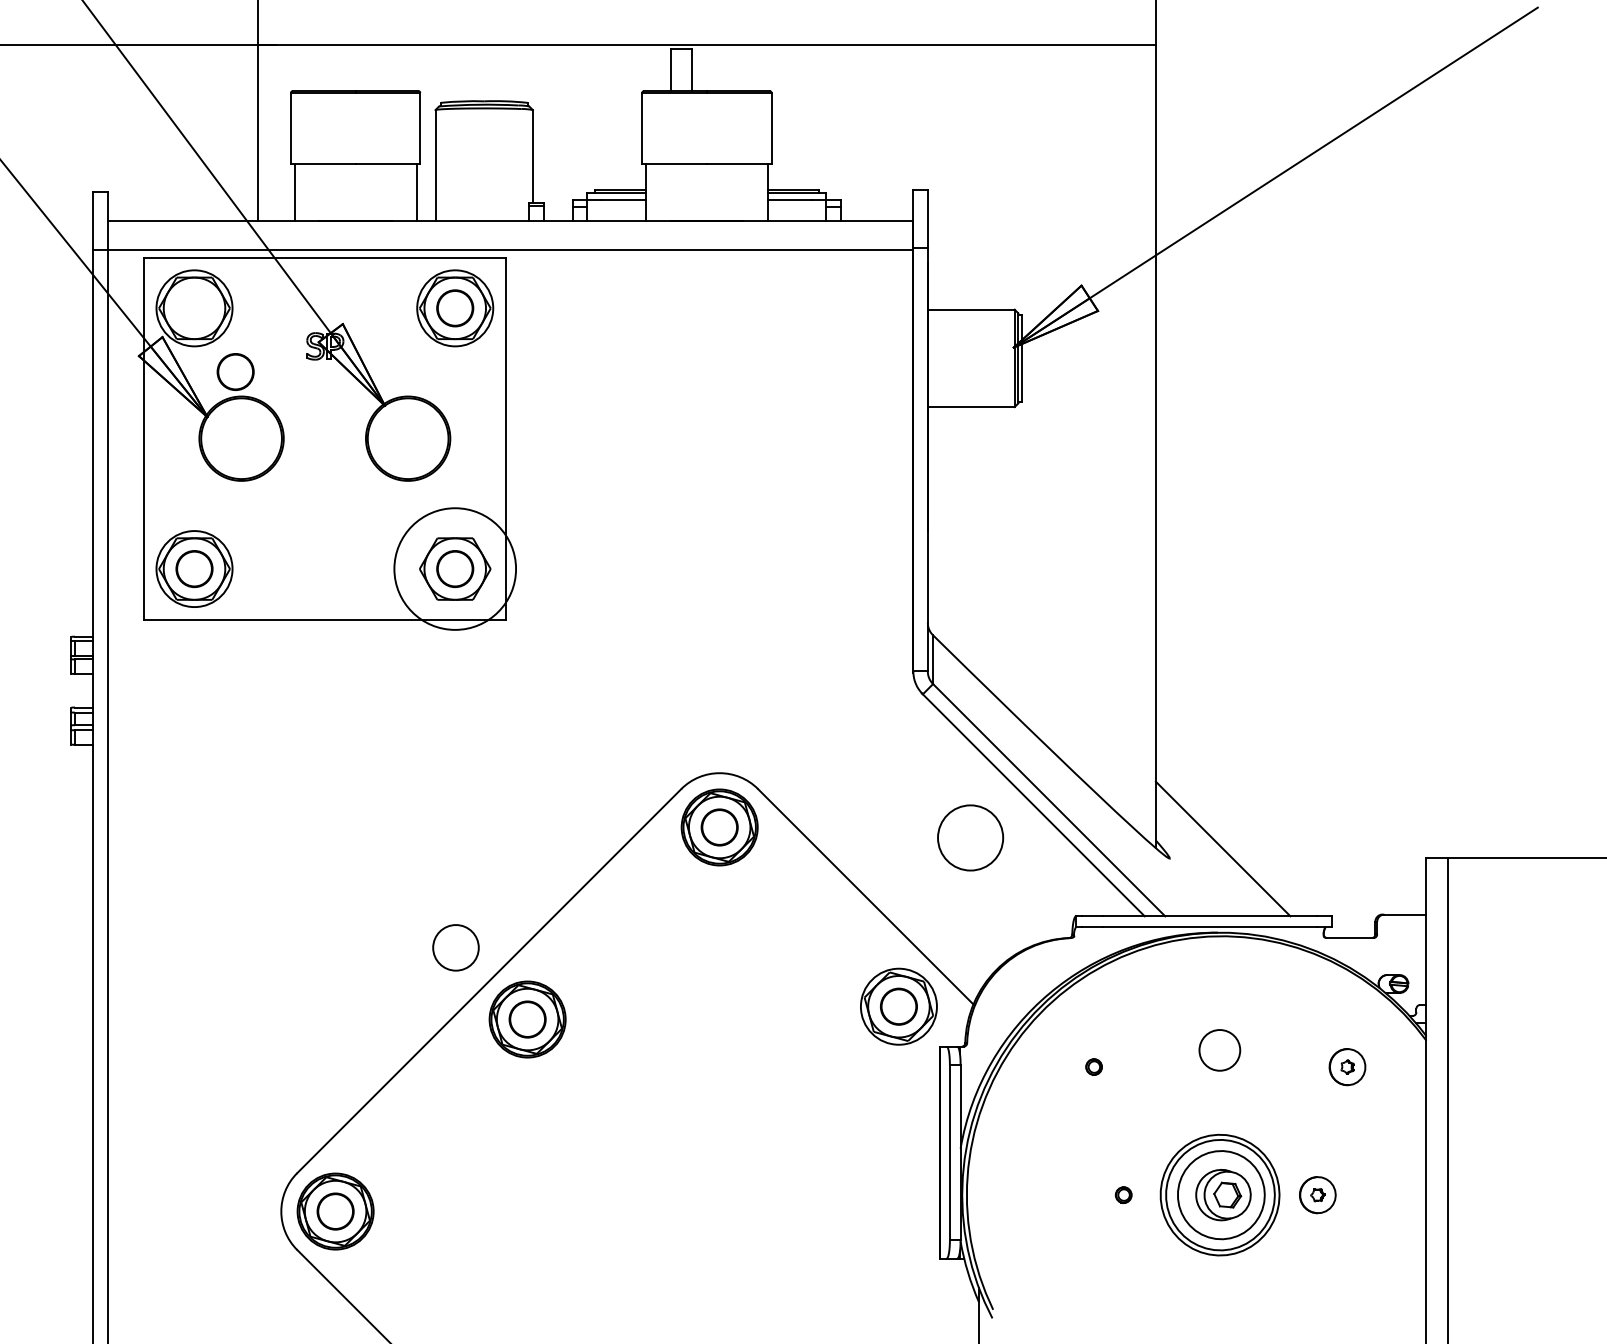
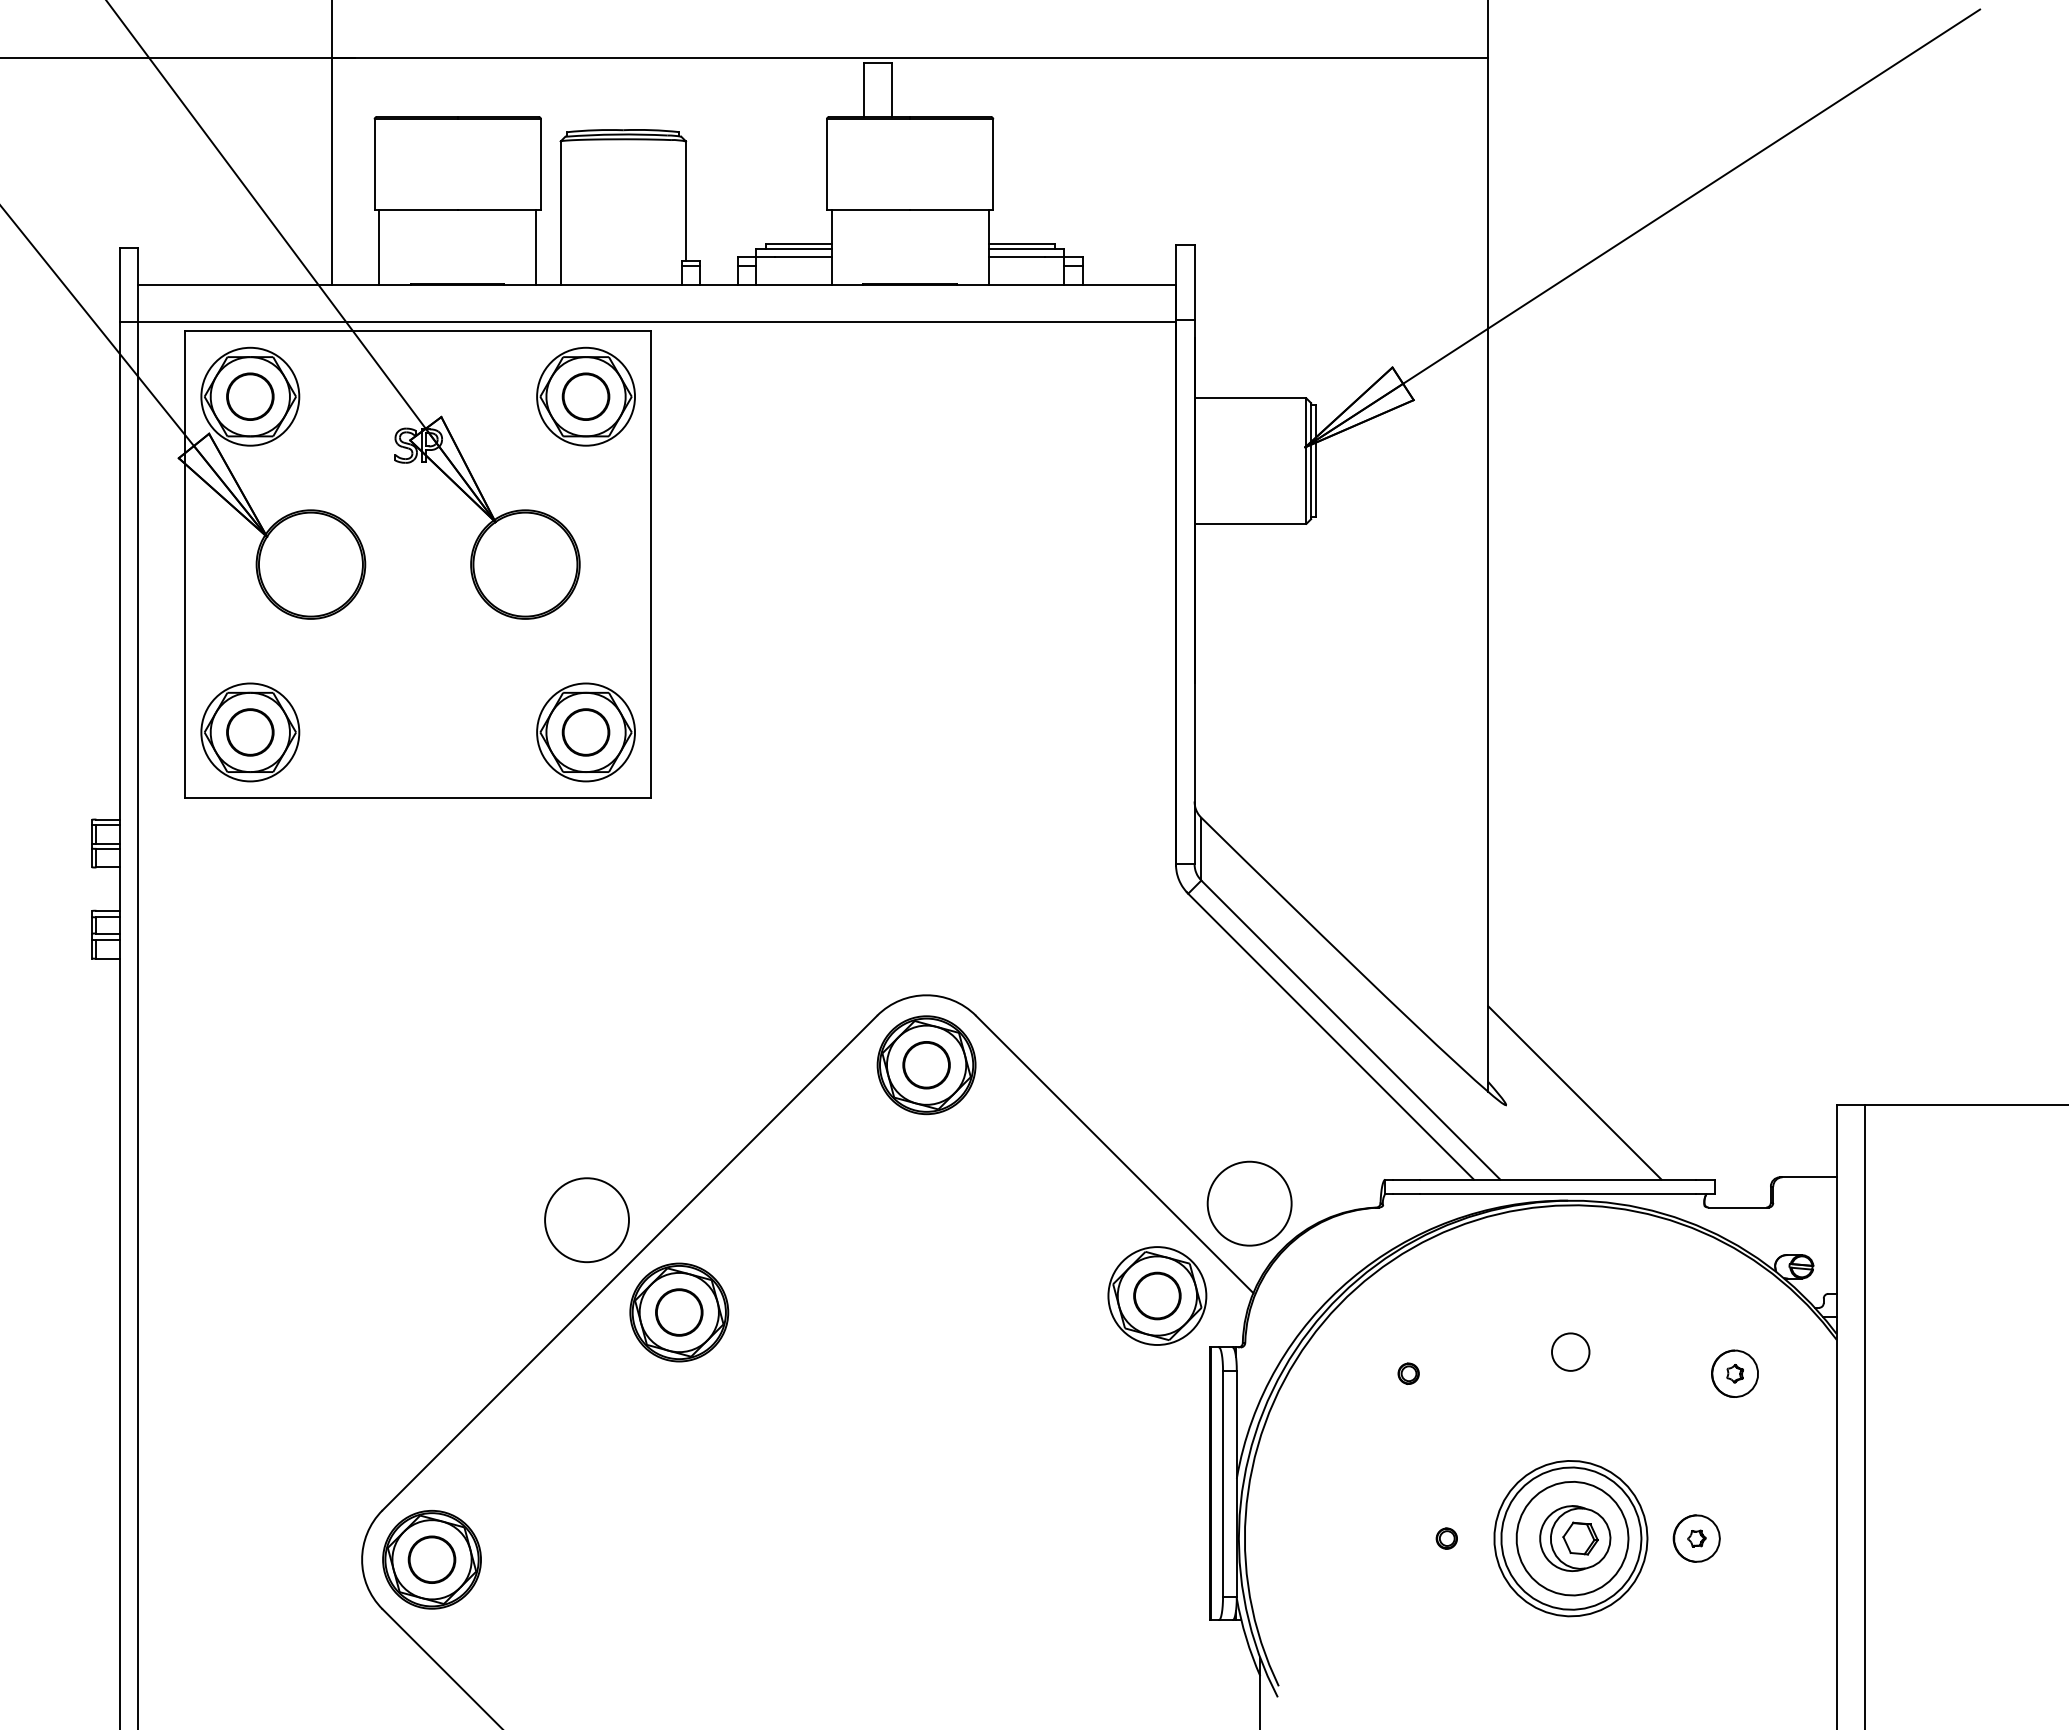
circle: (235, 371) -> (250, 396), moved
circle: (455, 569) -> (586, 732), size x0.62
circle: (970, 837) -> (1249, 1203), moved
circle: (455, 948) -> (586, 1220), size x1.43
circle: (1219, 1049) -> (1570, 1351), size x0.71

